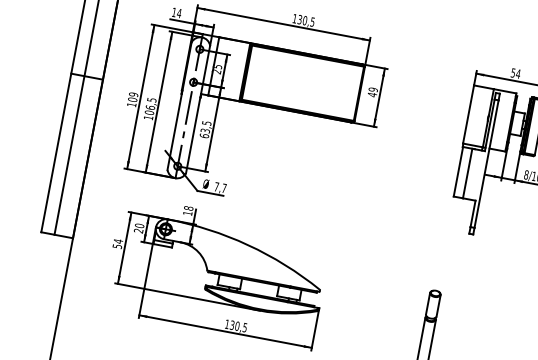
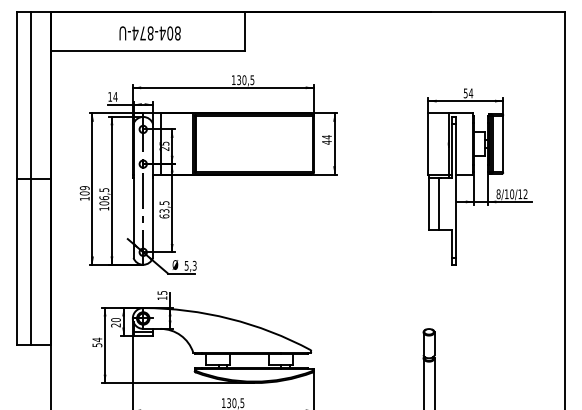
text: (372, 89) -> (326, 137), 49 -> 44
text: (220, 187) -> (190, 265), 7,7 -> 5,3
text: (188, 208) -> (162, 292), 18 -> 15

